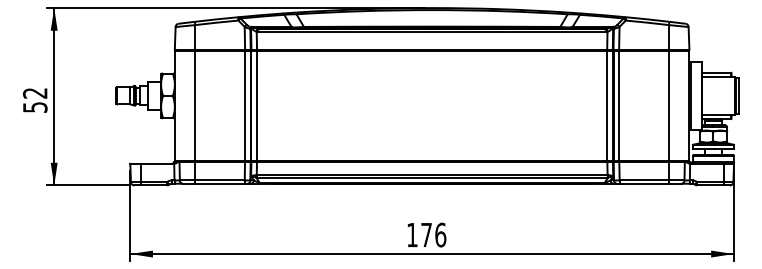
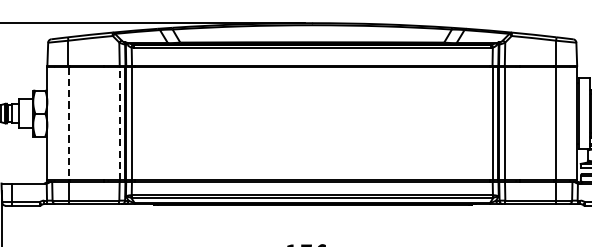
line: (195, 105) -> (68, 123), solid -> dashed
line: (245, 105) -> (120, 123), solid -> dashed

